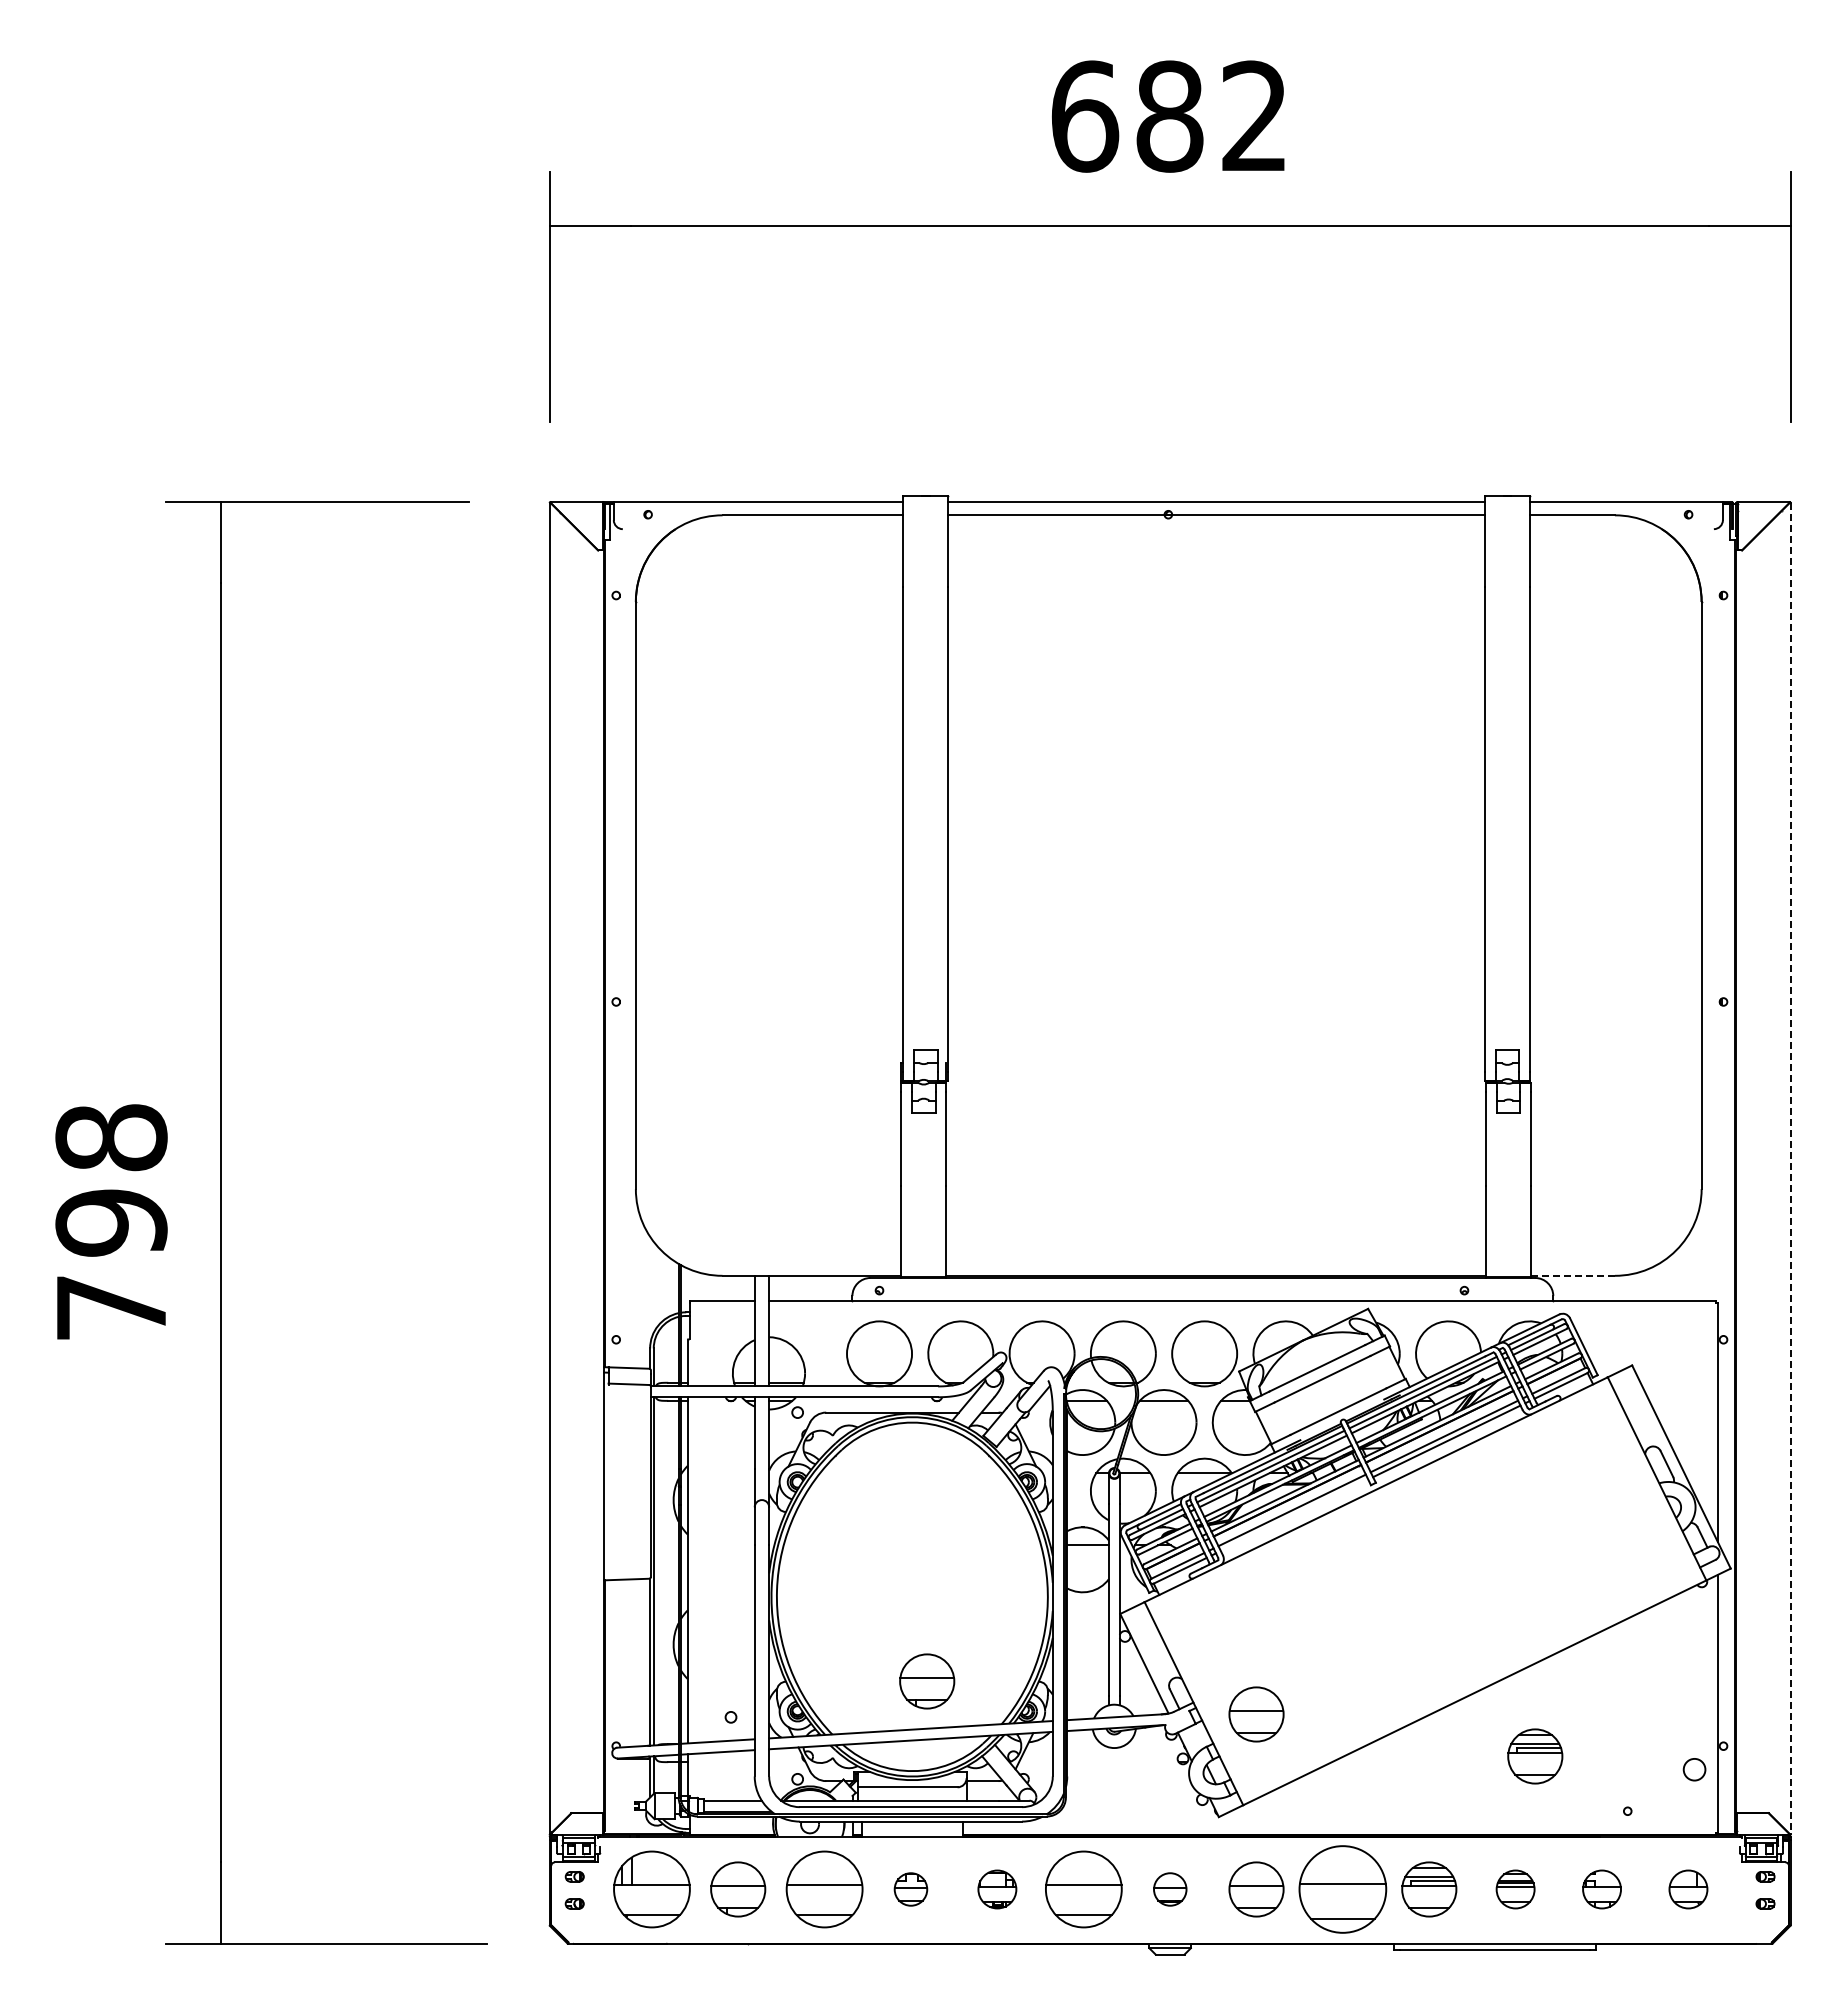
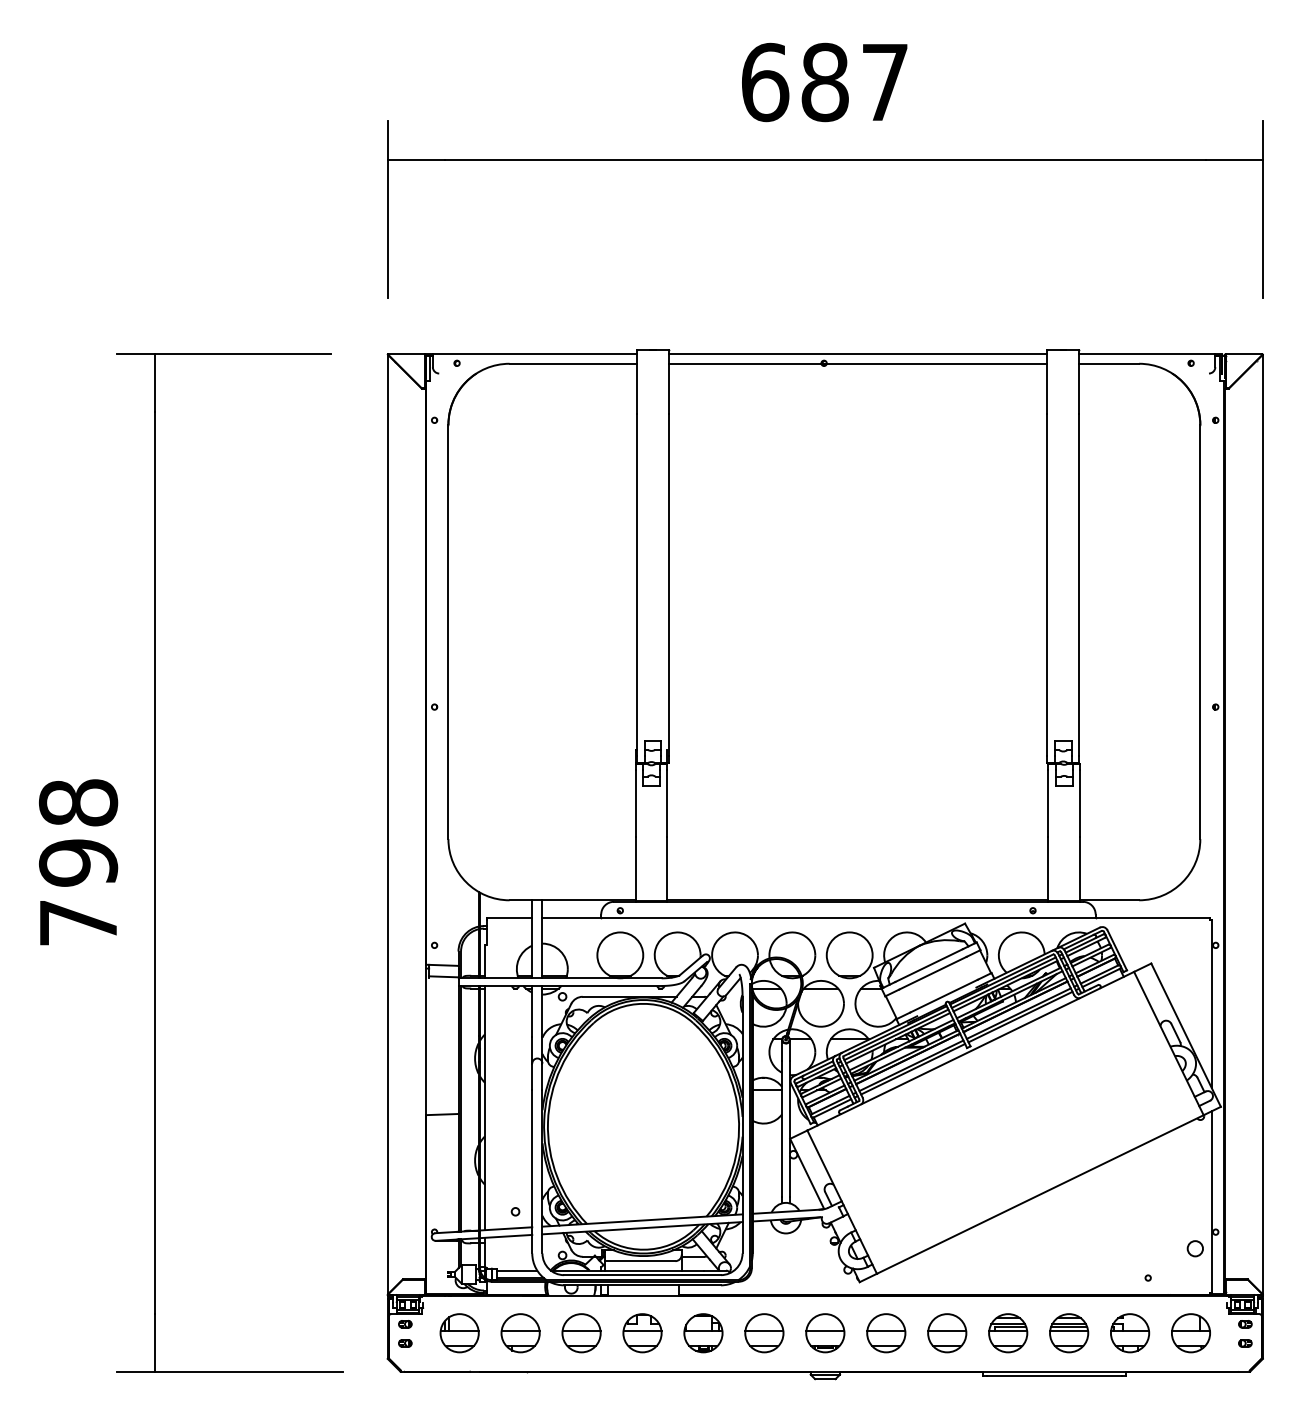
text: (1254, 115) -> (884, 81), 682 -> 687
line: (1790, 1168) -> (1263, 824), dashed -> solid
line: (1573, 1275) -> (1109, 900), dashed -> solid
line: (1294, 1515) -> (913, 1069), added
part: (927, 1681) -> (654, 1186), removed
part: (1256, 1714) -> (886, 1209), removed
part: (1535, 1756) -> (1083, 1239), removed
part: (651, 1889) -> (459, 1333), size x0.71
part: (824, 1889) -> (581, 1333), size x0.71
part: (910, 1889) -> (642, 1333), size x1.67
part: (997, 1889) -> (703, 1333), size x1.43
part: (1083, 1889) -> (764, 1333), size x0.71
part: (1170, 1889) -> (825, 1333), size x1.67
part: (1342, 1889) -> (946, 1333), size x0.62
part: (1515, 1889) -> (1069, 1333), size x1.43
part: (1601, 1889) -> (1129, 1333), size x1.43
part: (1688, 1889) -> (1191, 1333), size x1.43

